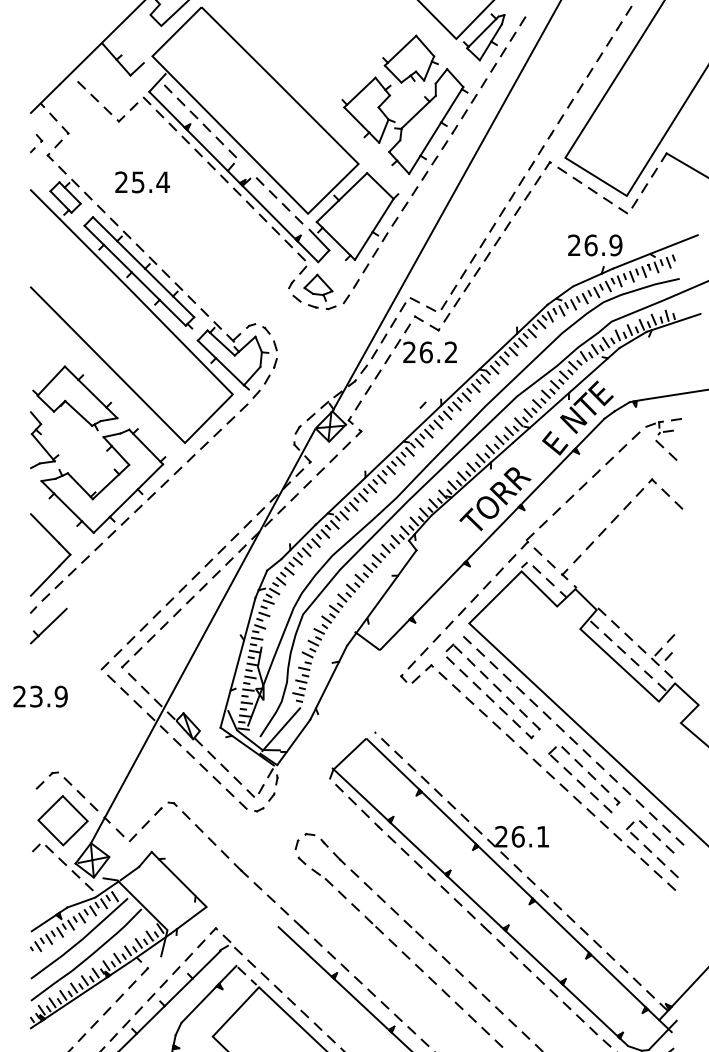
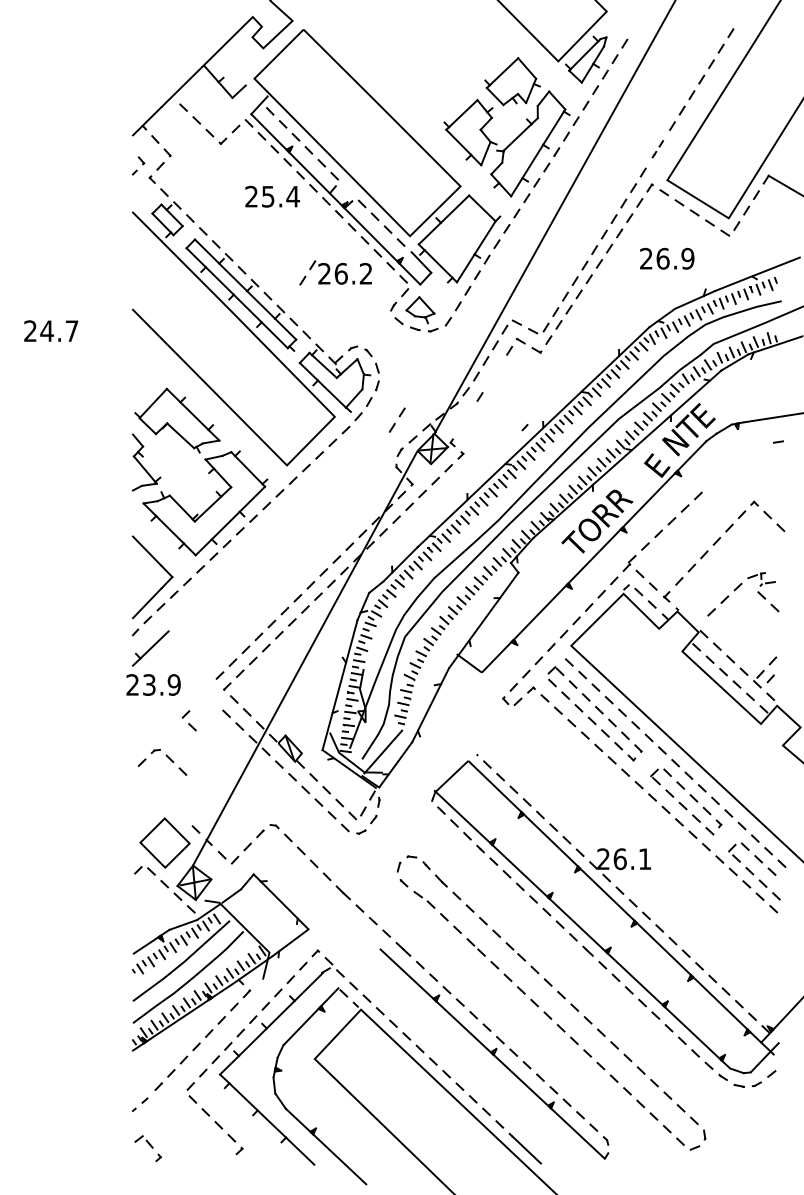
part: (555, 126) -> (657, 148), size x0.7
text: (142, 182) -> (272, 196), moved
text: (595, 245) -> (667, 258), moved
part: (420, 351) -> (335, 272), moved
part: (363, 397) -> (397, 419), moved
part: (636, 437) -> (738, 588), moved
part: (107, 672) -> (188, 720), moved
text: (40, 696) -> (153, 684), moved
part: (65, 780) -> (167, 757), moved

